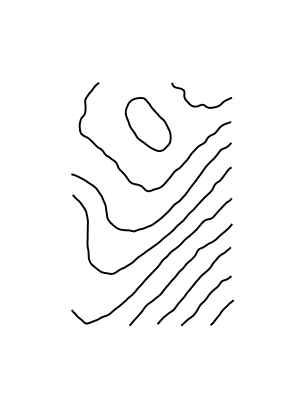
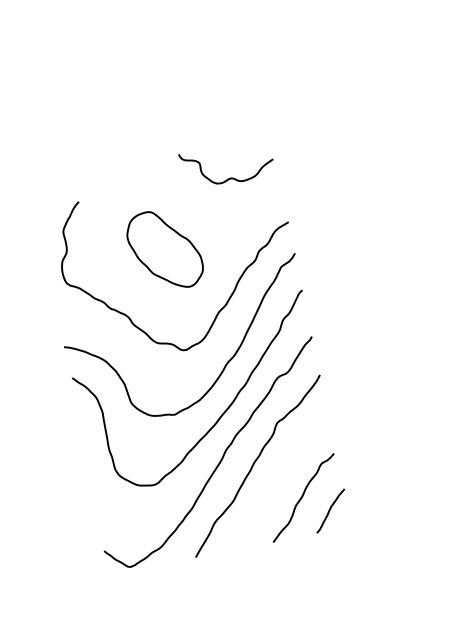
curve: (202, 103) -> (230, 176), moved
curve: (194, 285) -> (281, 478), removed

